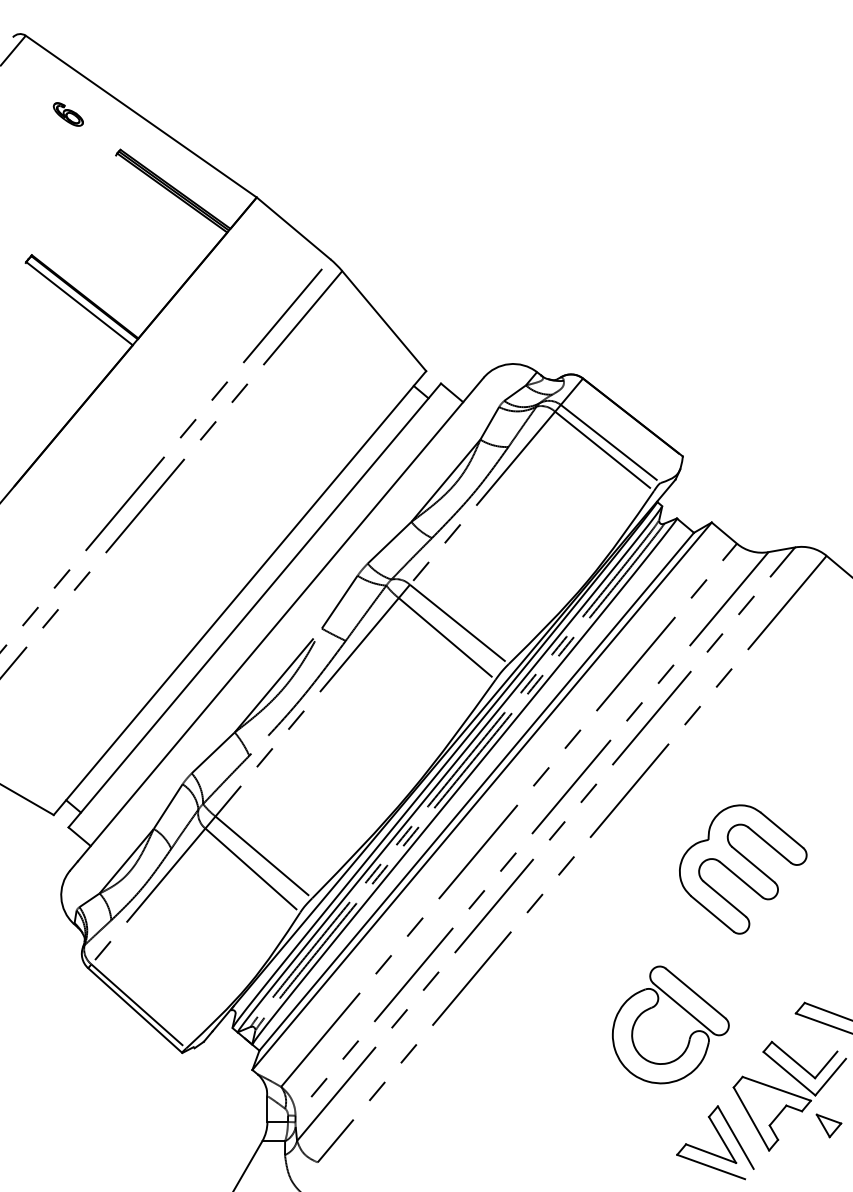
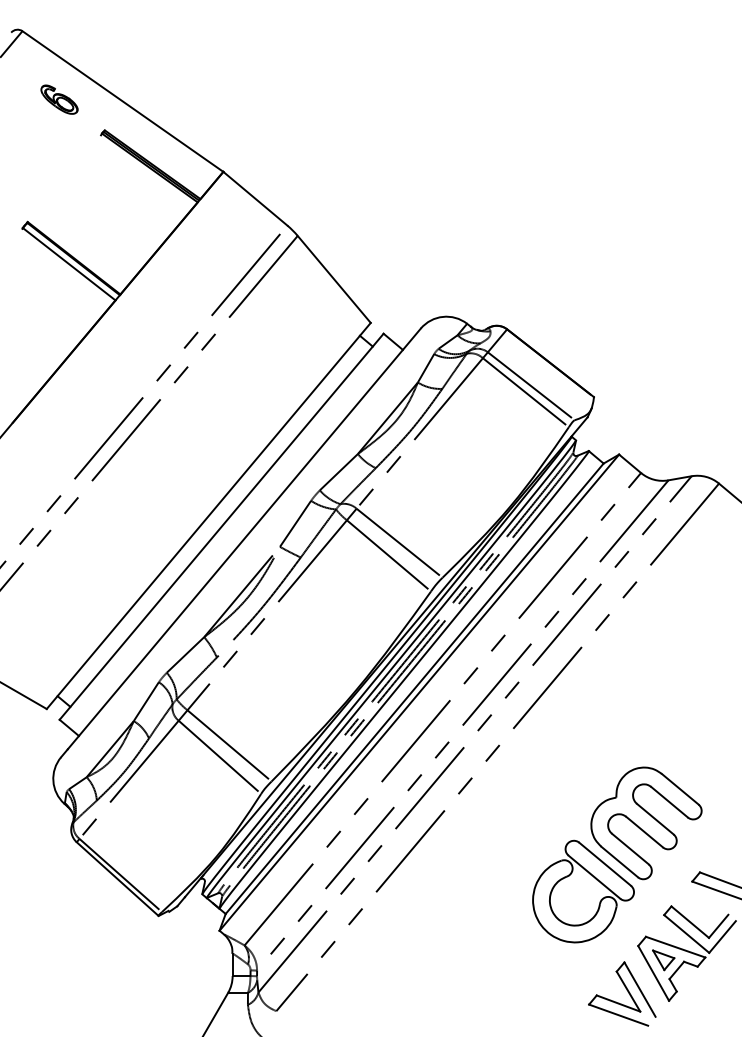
part: (68, 114) -> (59, 99), size x1.43
part: (743, 869) -> (646, 823), moved
part: (828, 1125) -> (663, 959), moved

